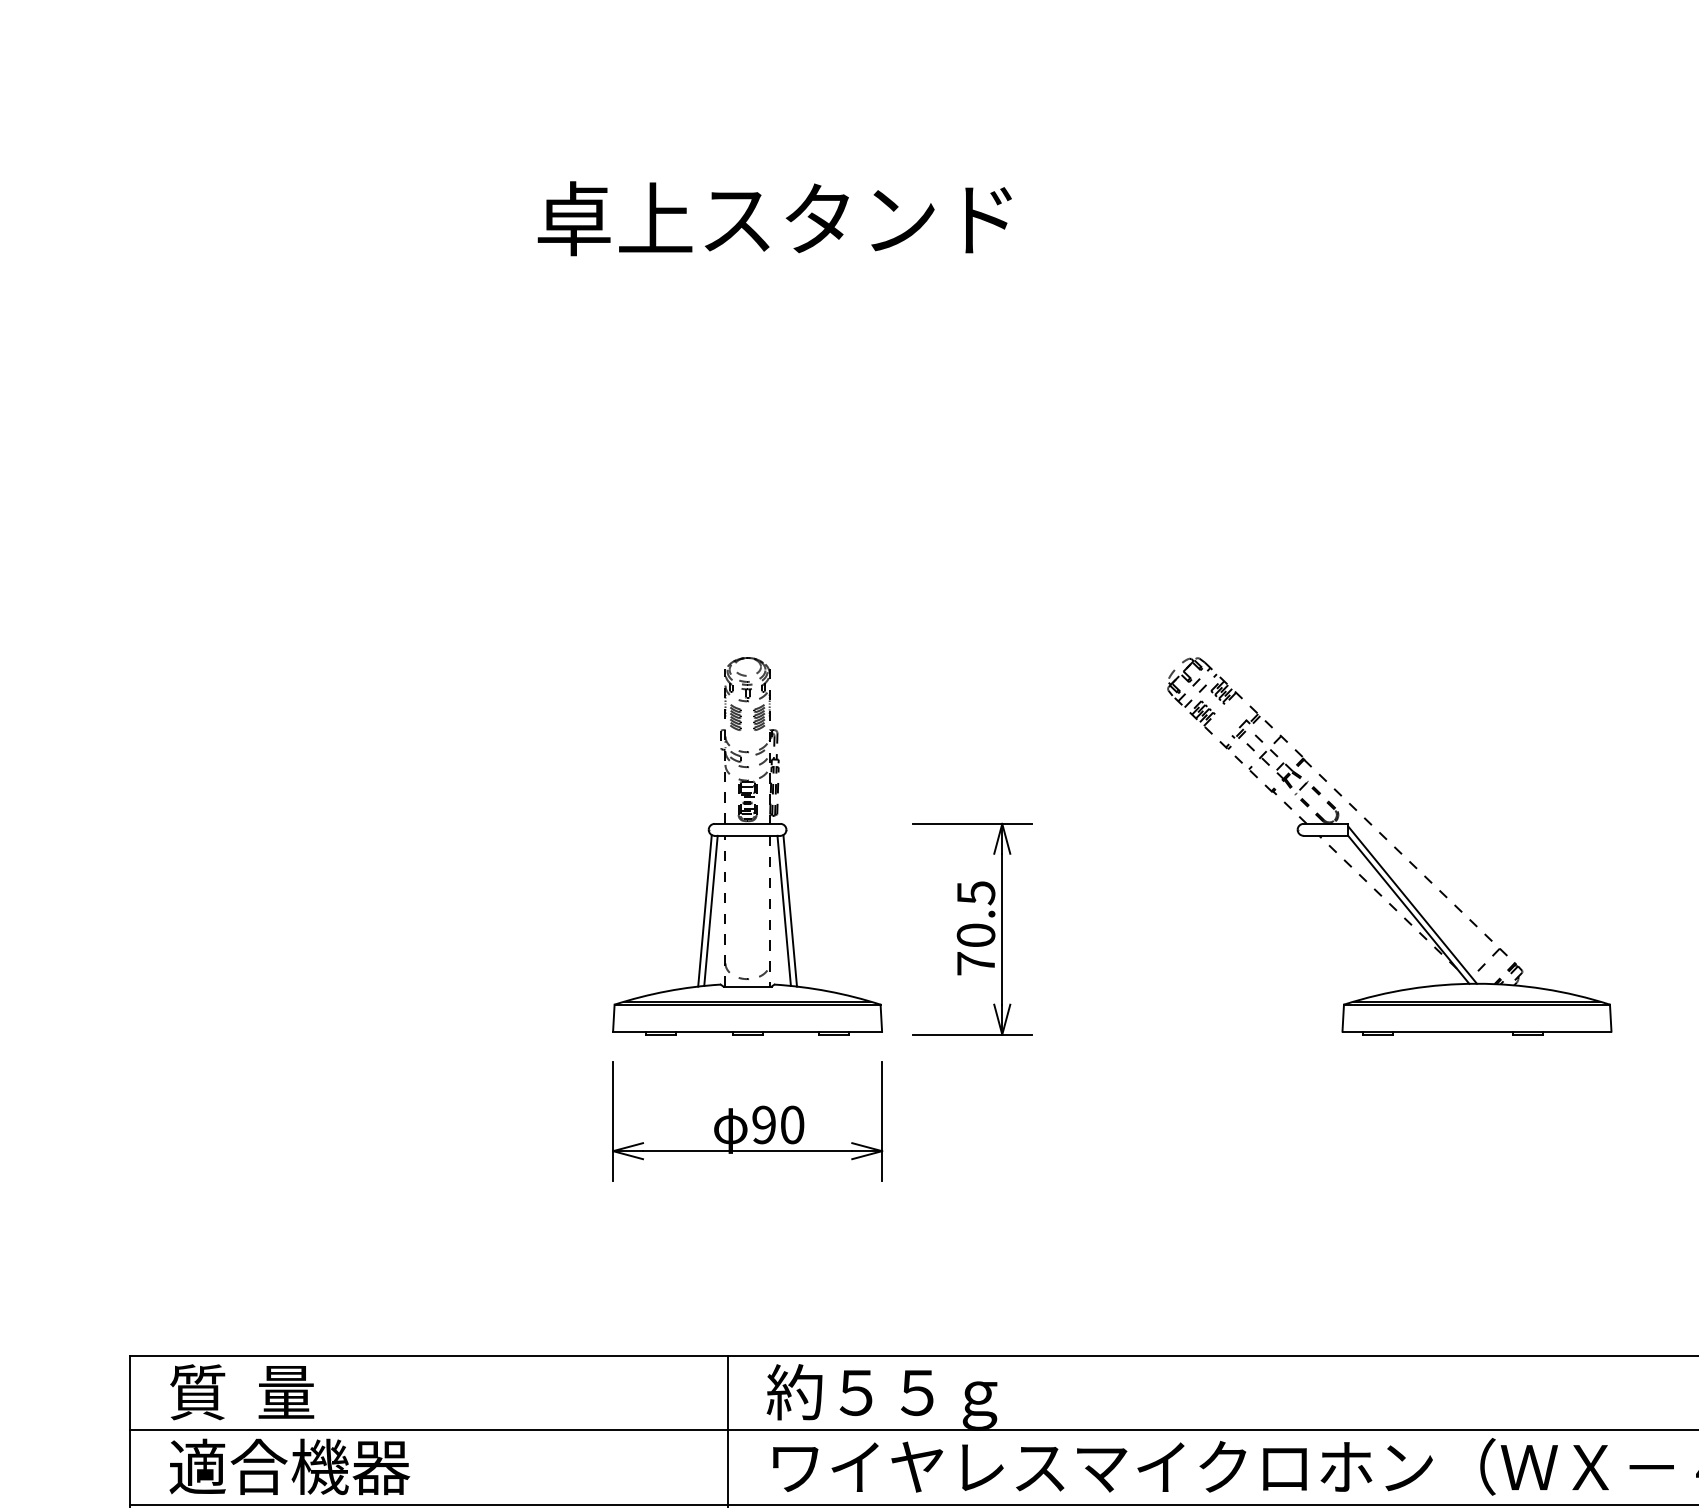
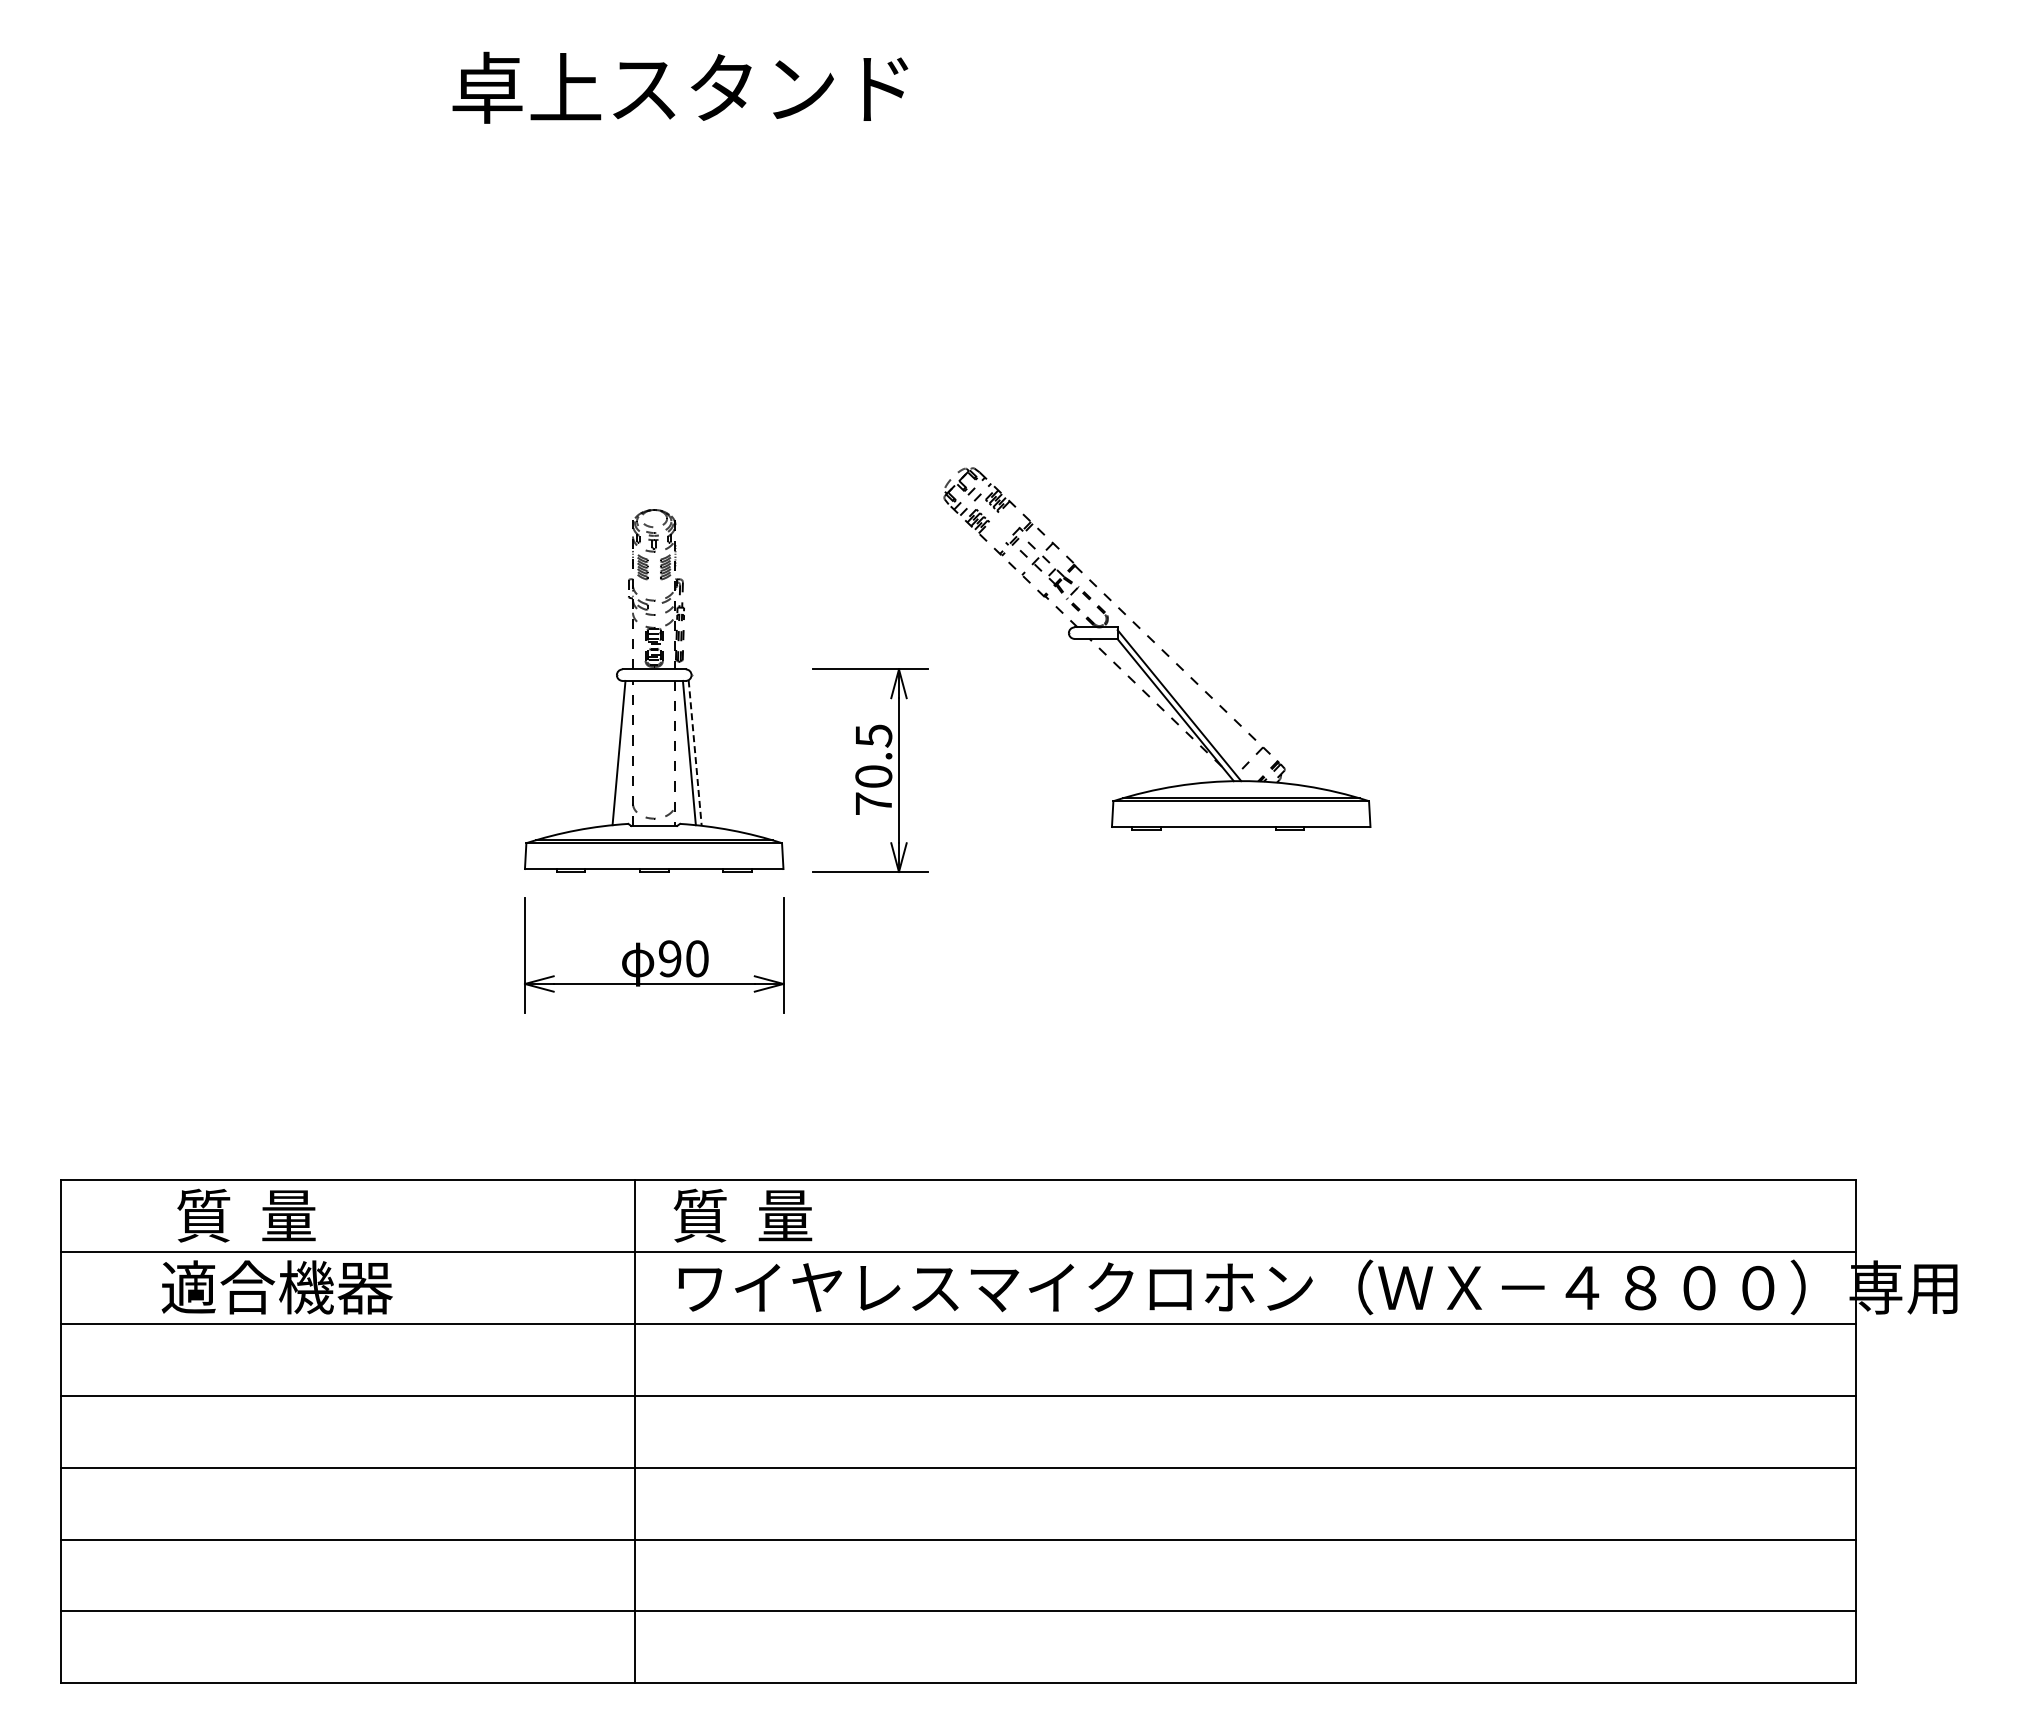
part: (1389, 845) -> (1157, 648), moved
line: (704, 910) -> (612, 752), removed
line: (790, 911) -> (695, 753), solid -> dashed
text: (242, 1392) -> (246, 1215), moved
text: (882, 1396) -> (783, 1219), 約５５ｇ -> 質  量
text: (289, 1466) -> (276, 1287), moved

